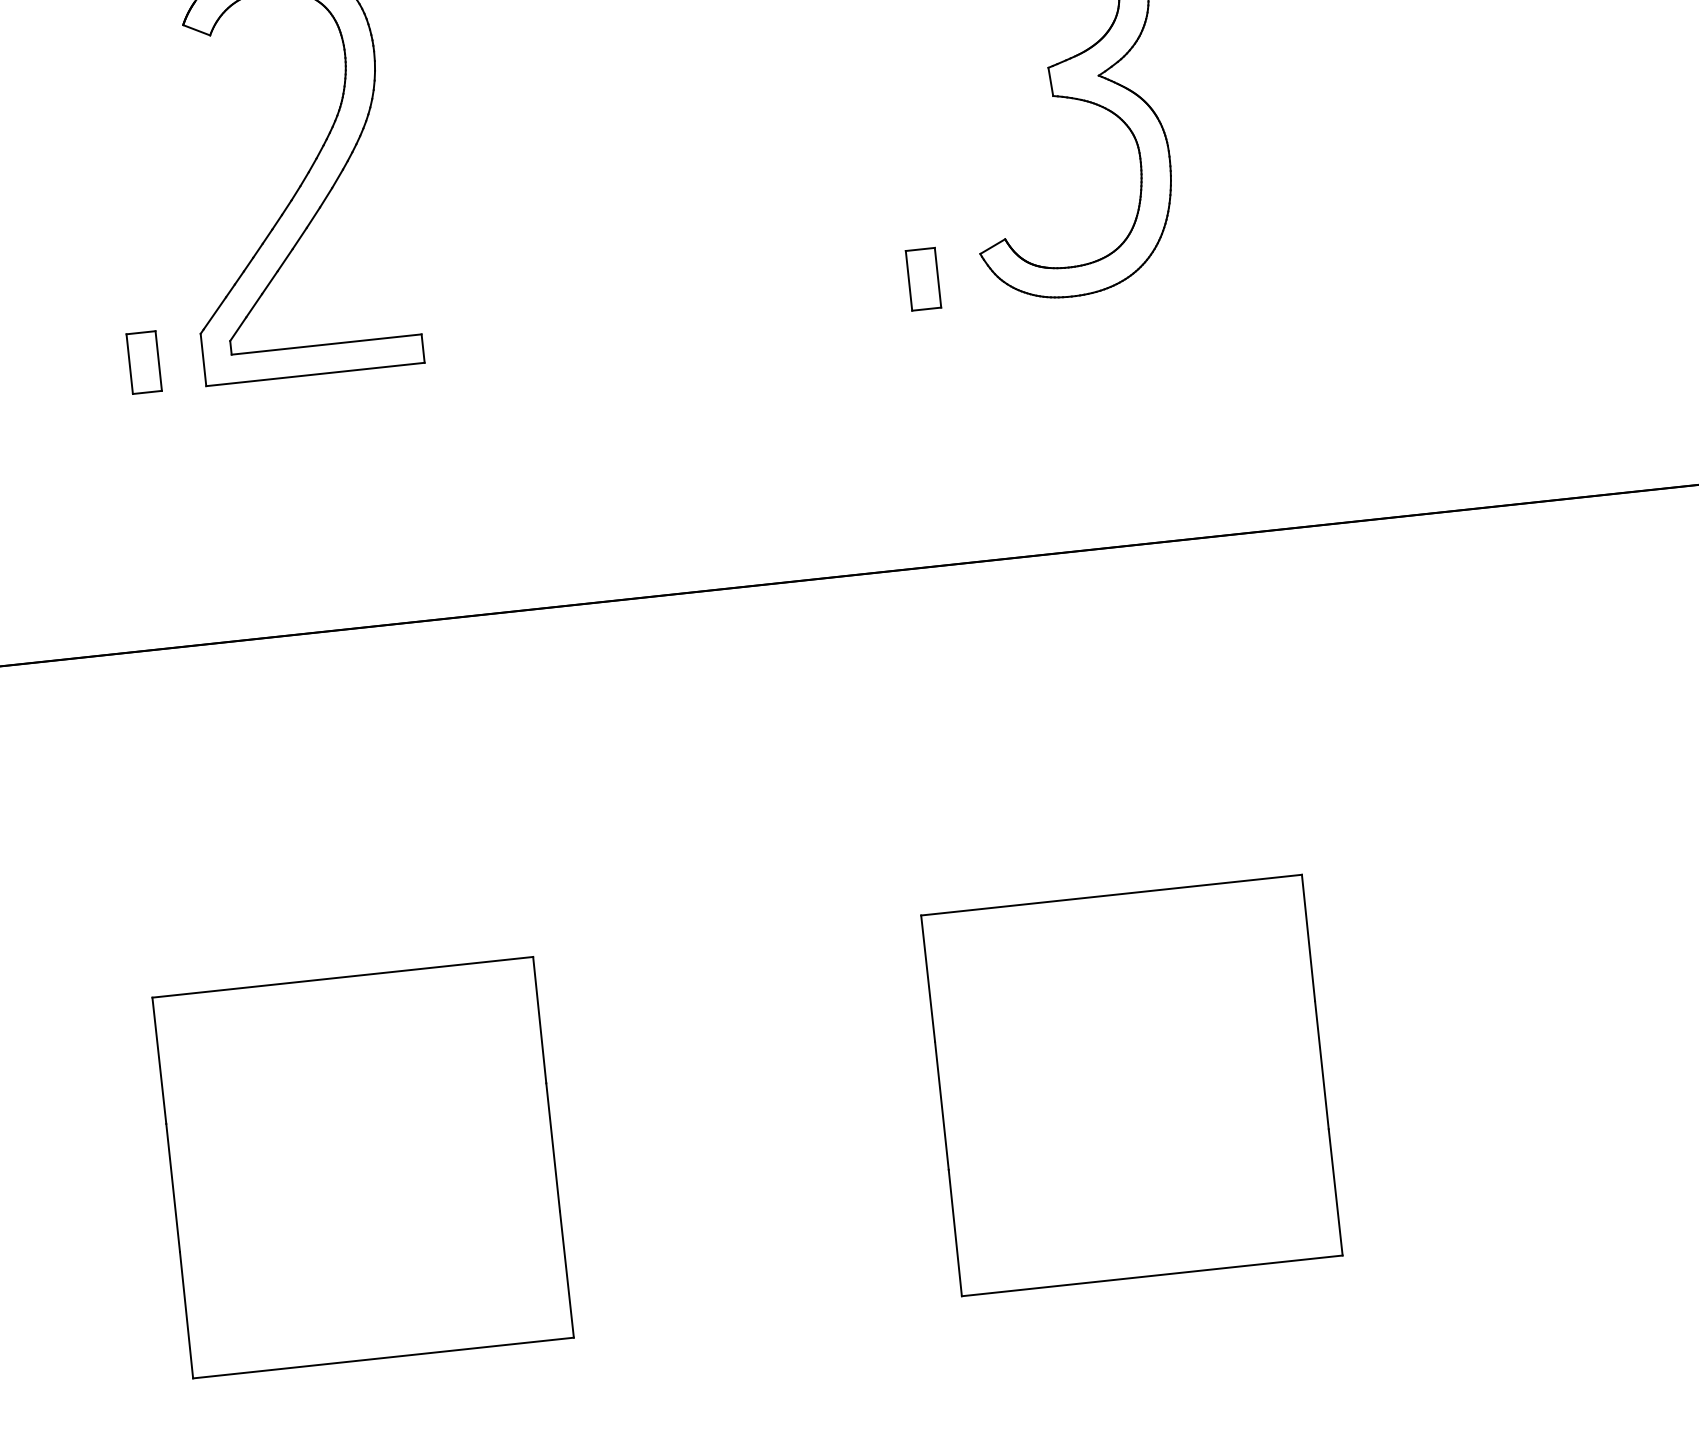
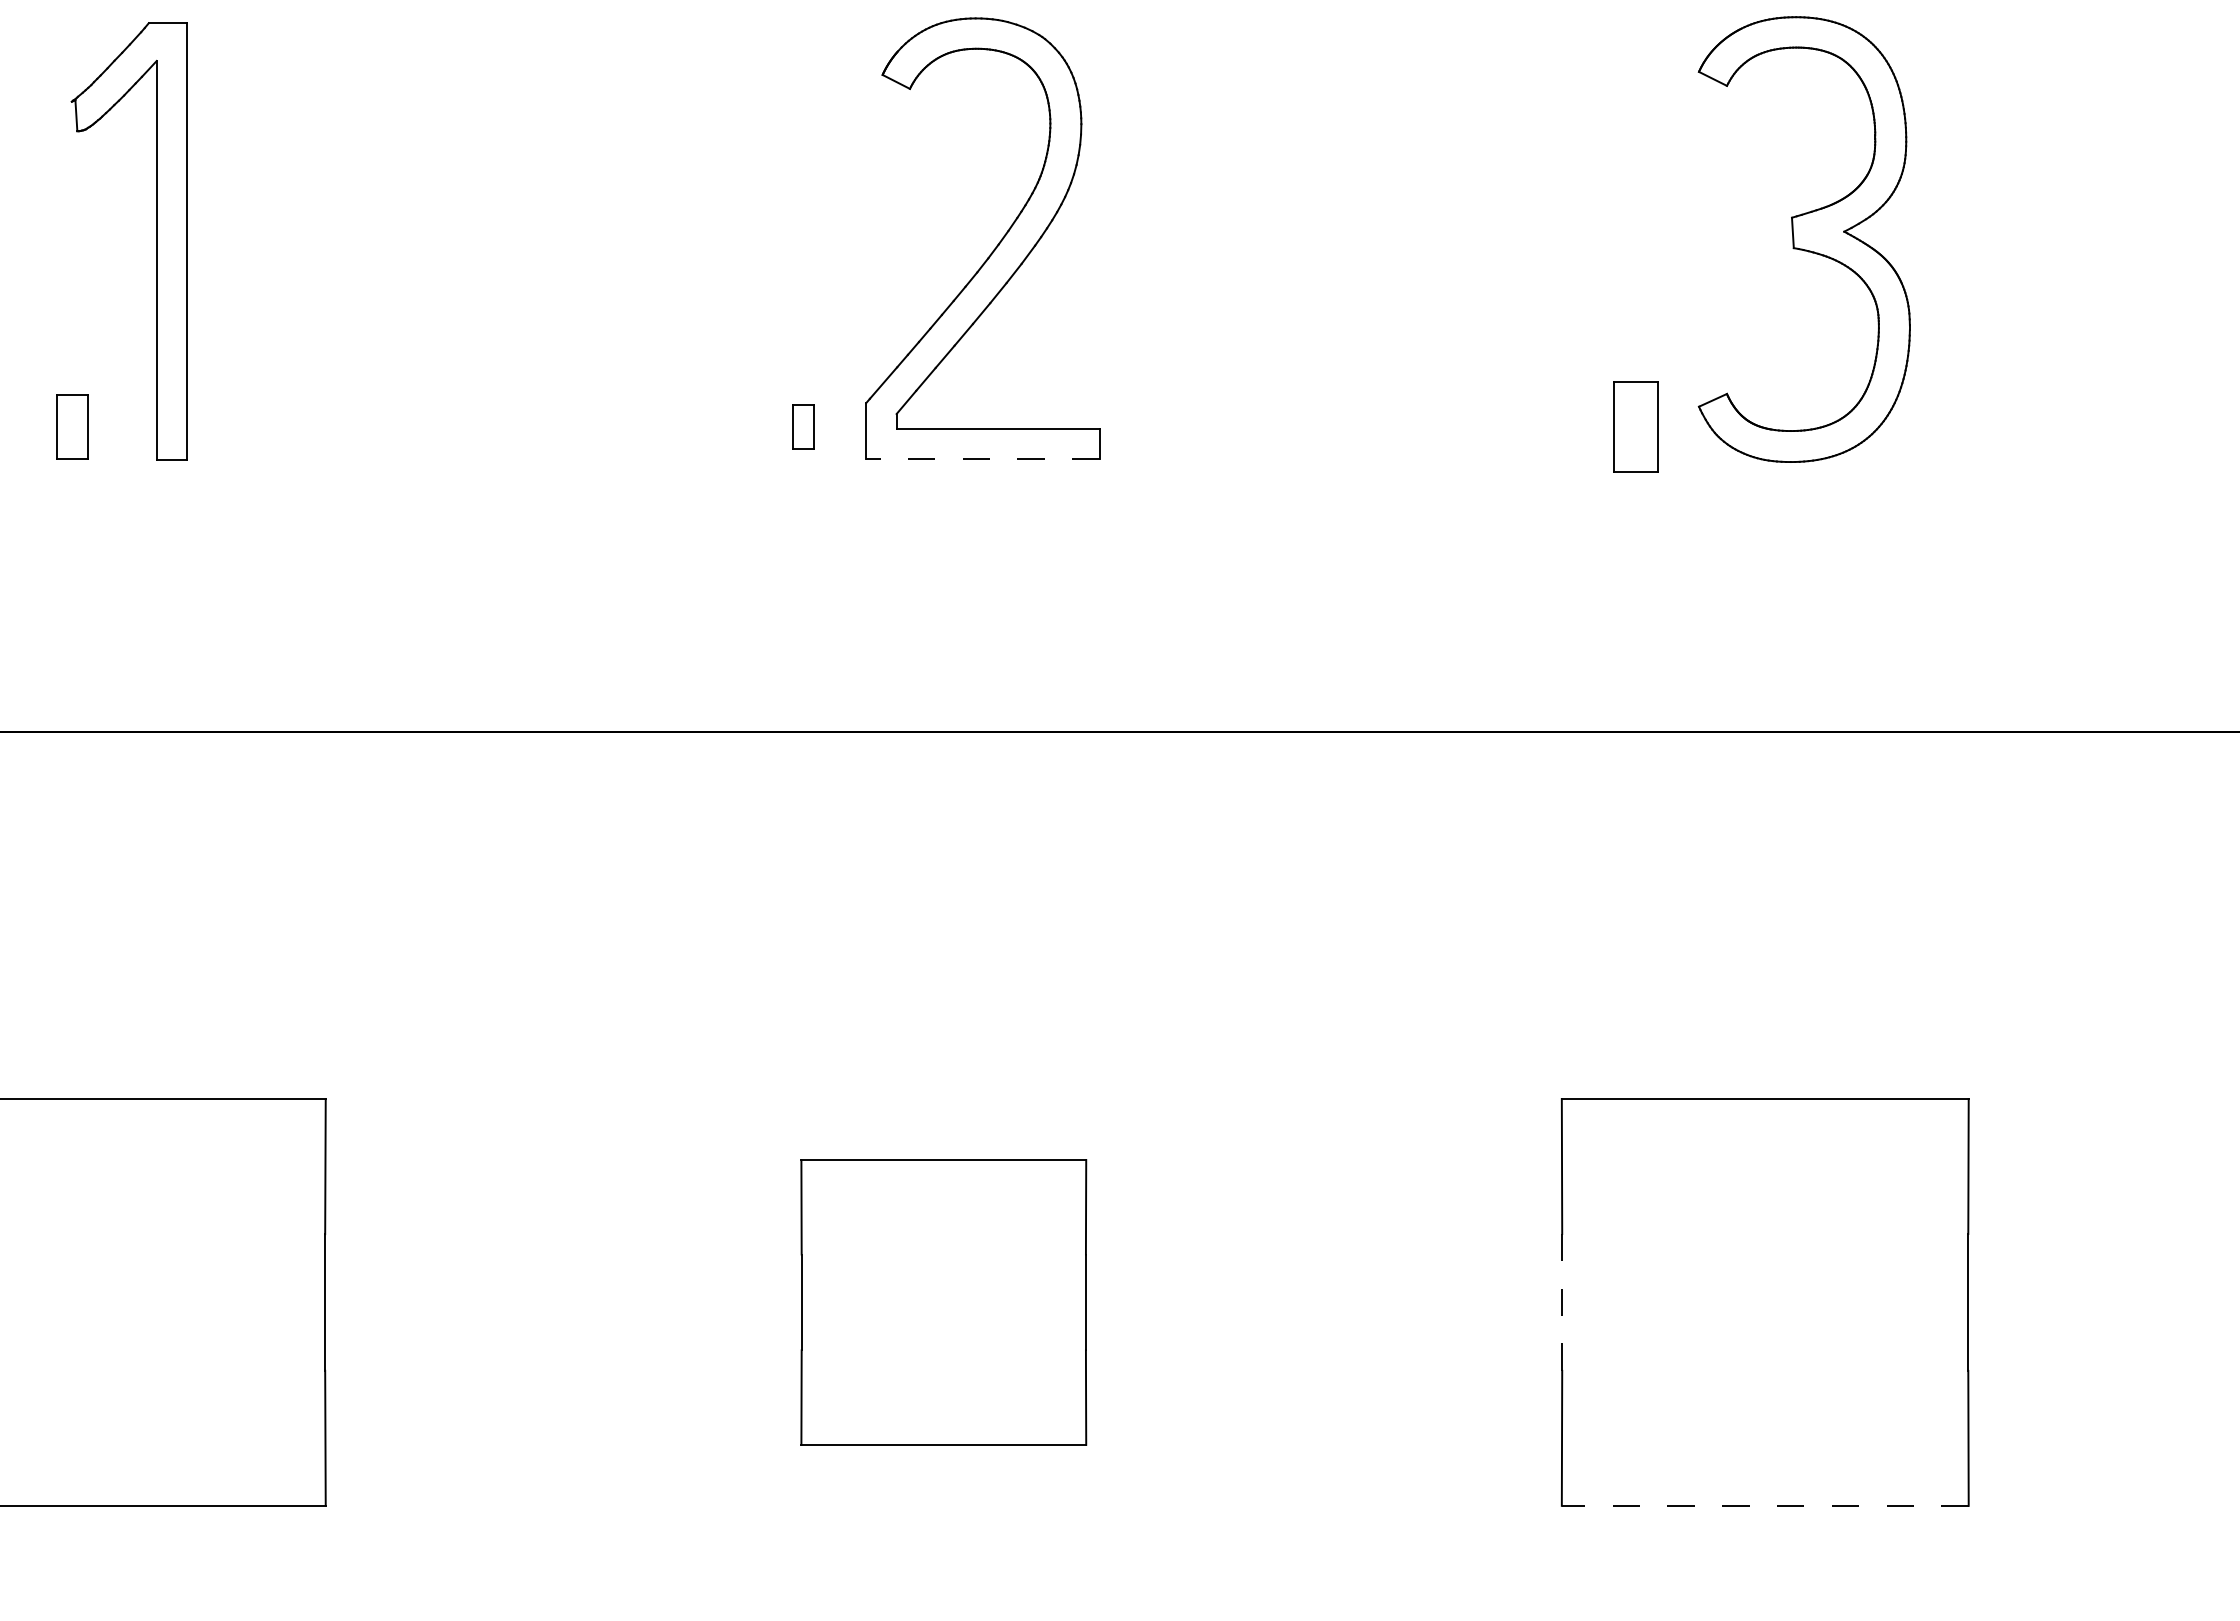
part: (923, 278) -> (1636, 426), size x1.4
part: (144, 362) -> (803, 426), size x0.7
line: (315, 374) -> (982, 459), solid -> dashed
line: (942, 1104) -> (1562, 1301), solid -> dashed
part: (362, 1167) -> (943, 1302), size x0.7
line: (1151, 1275) -> (1764, 1505), solid -> dashed

